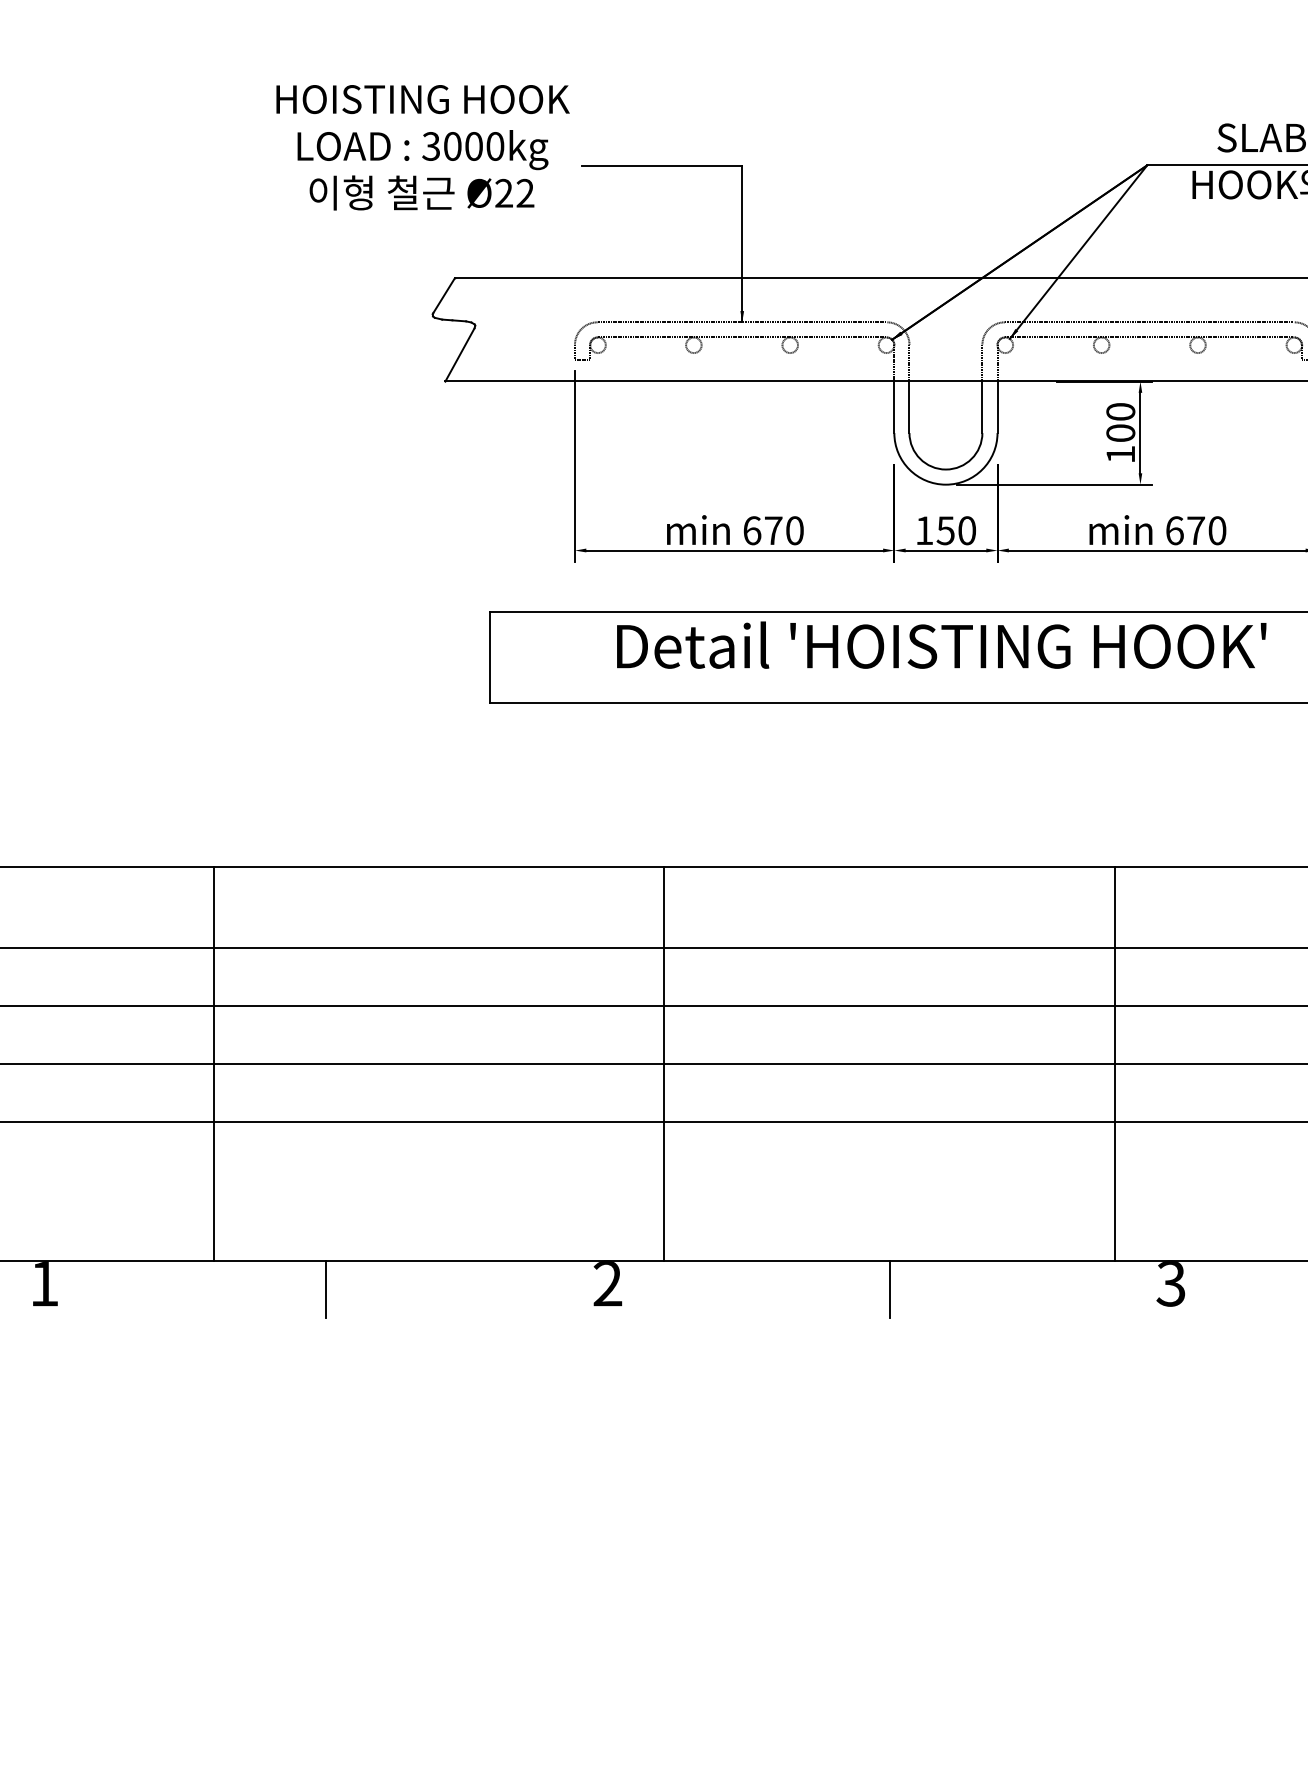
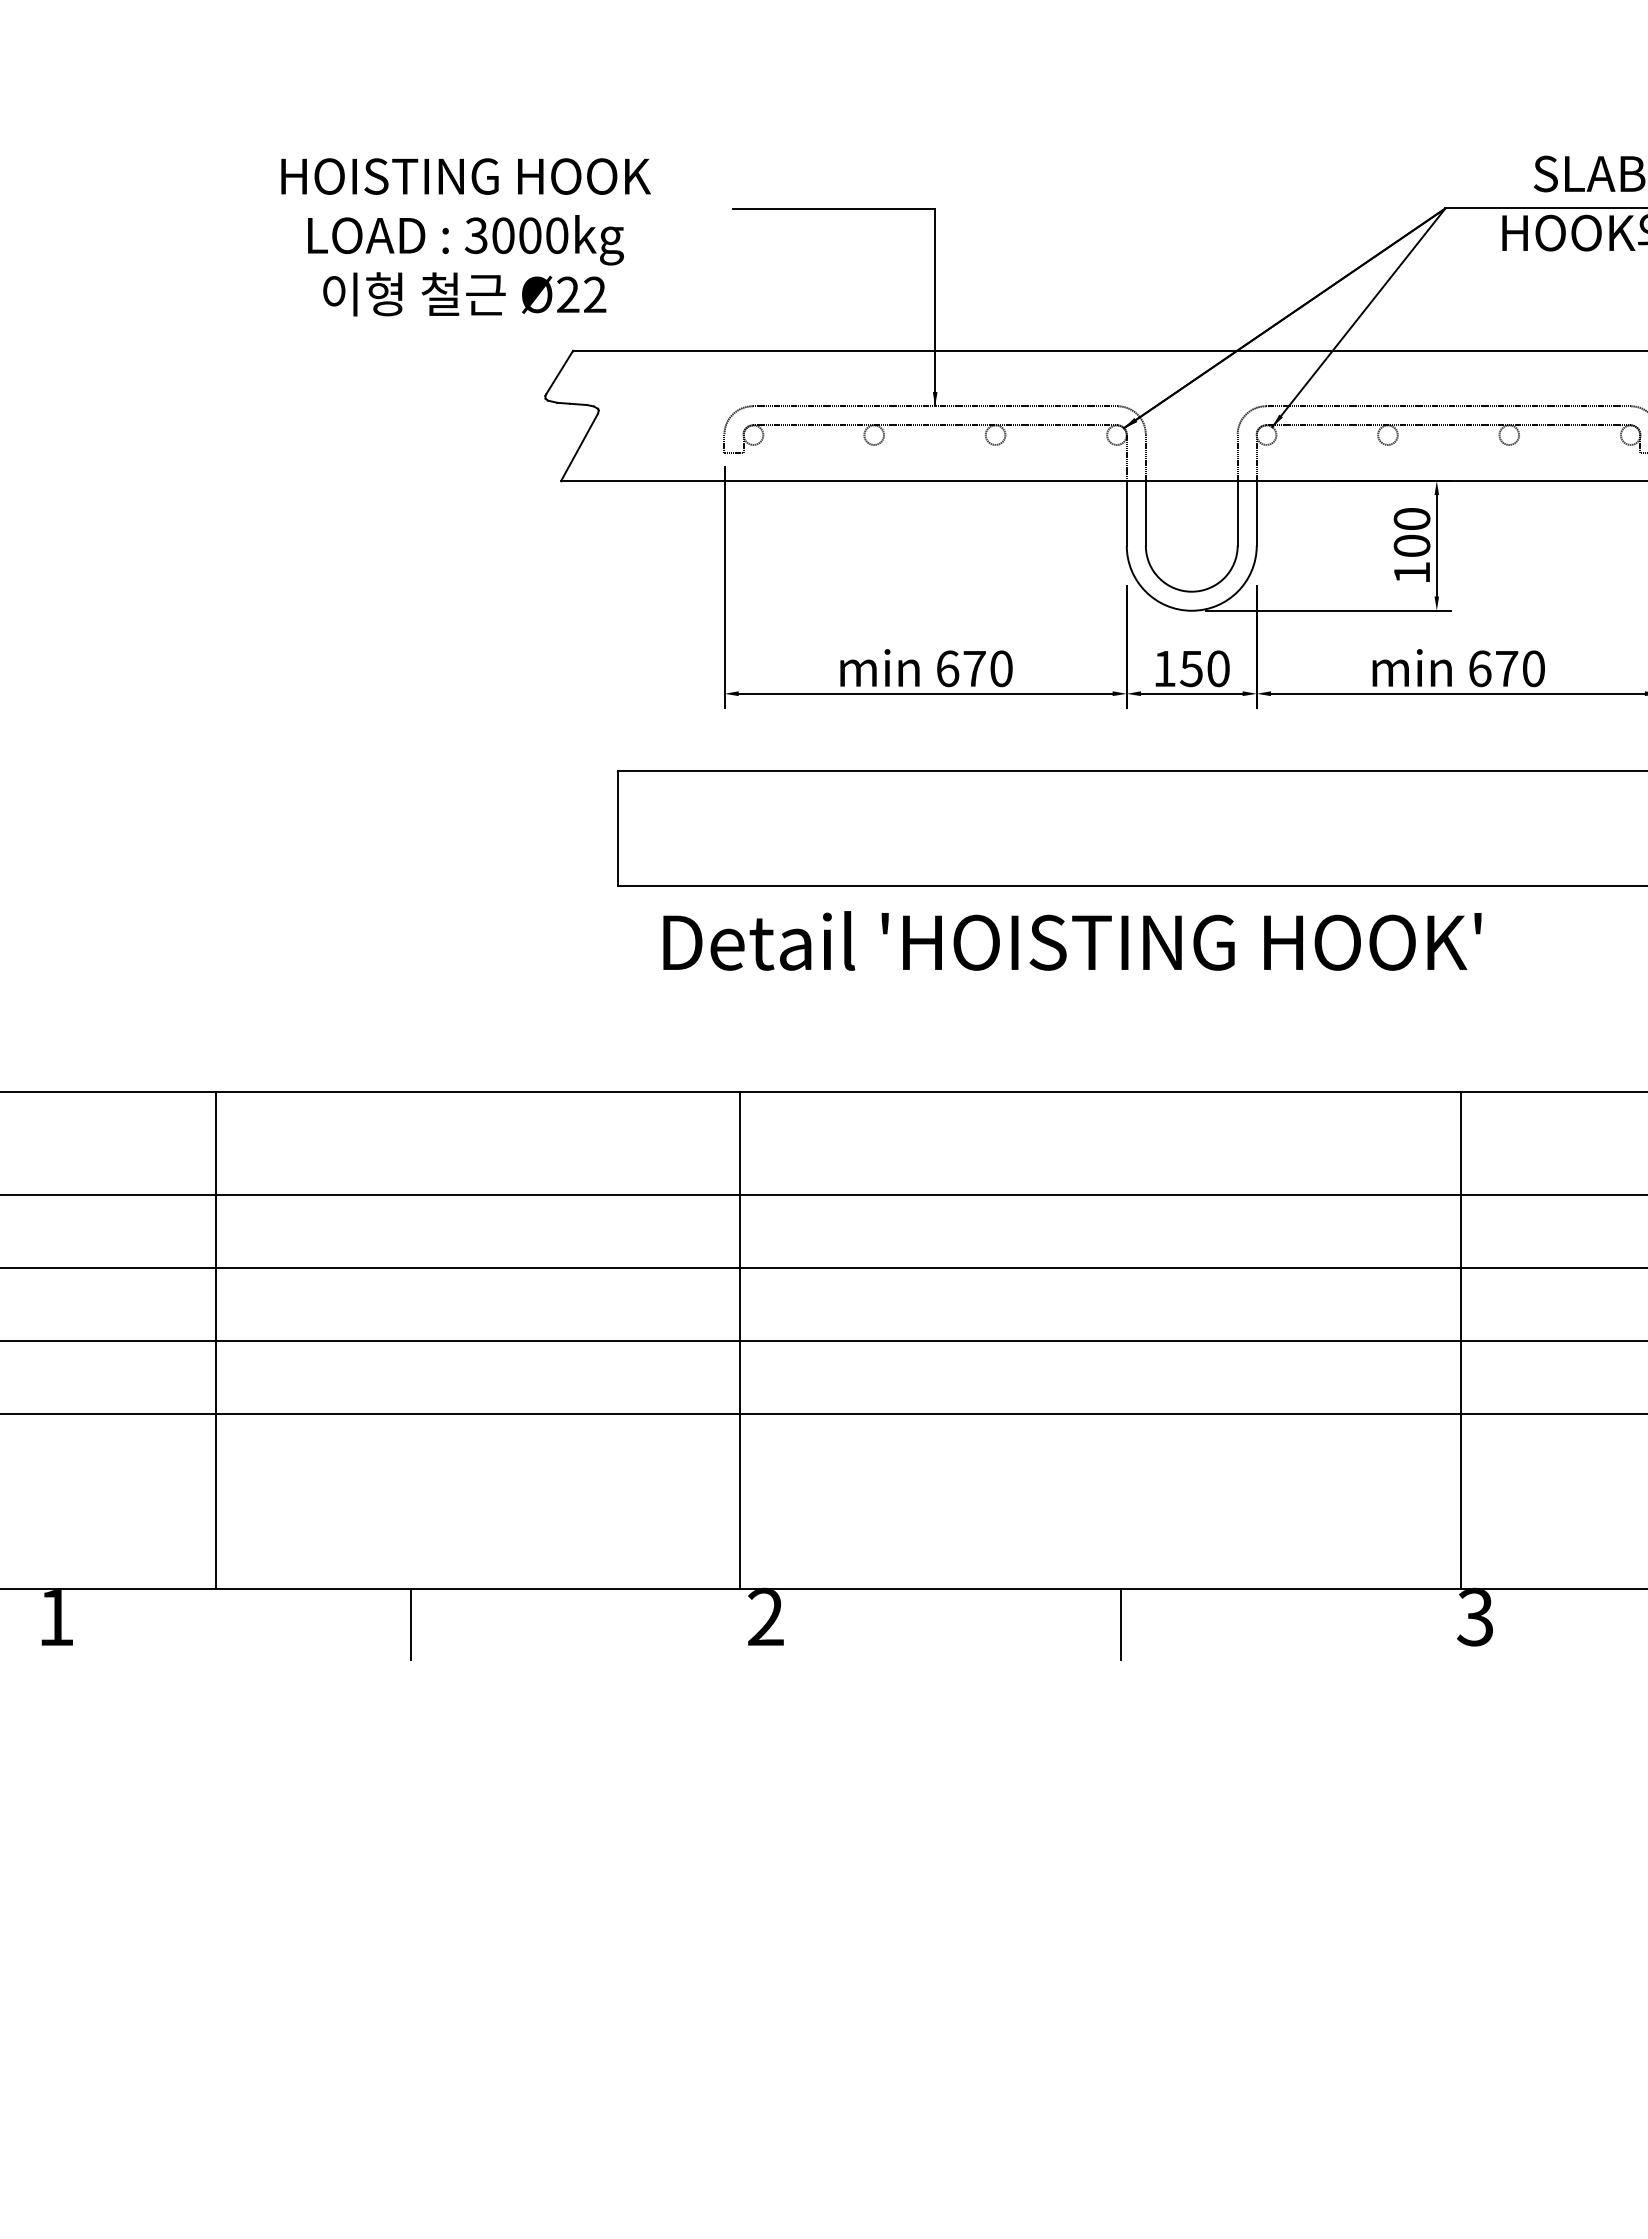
text: (422, 147) -> (465, 237), moved
text: (941, 644) -> (1072, 940), moved
line: (213, 1063) -> (216, 1340), moved
line: (664, 1063) -> (740, 1340), moved
line: (1114, 1063) -> (1460, 1340), moved

